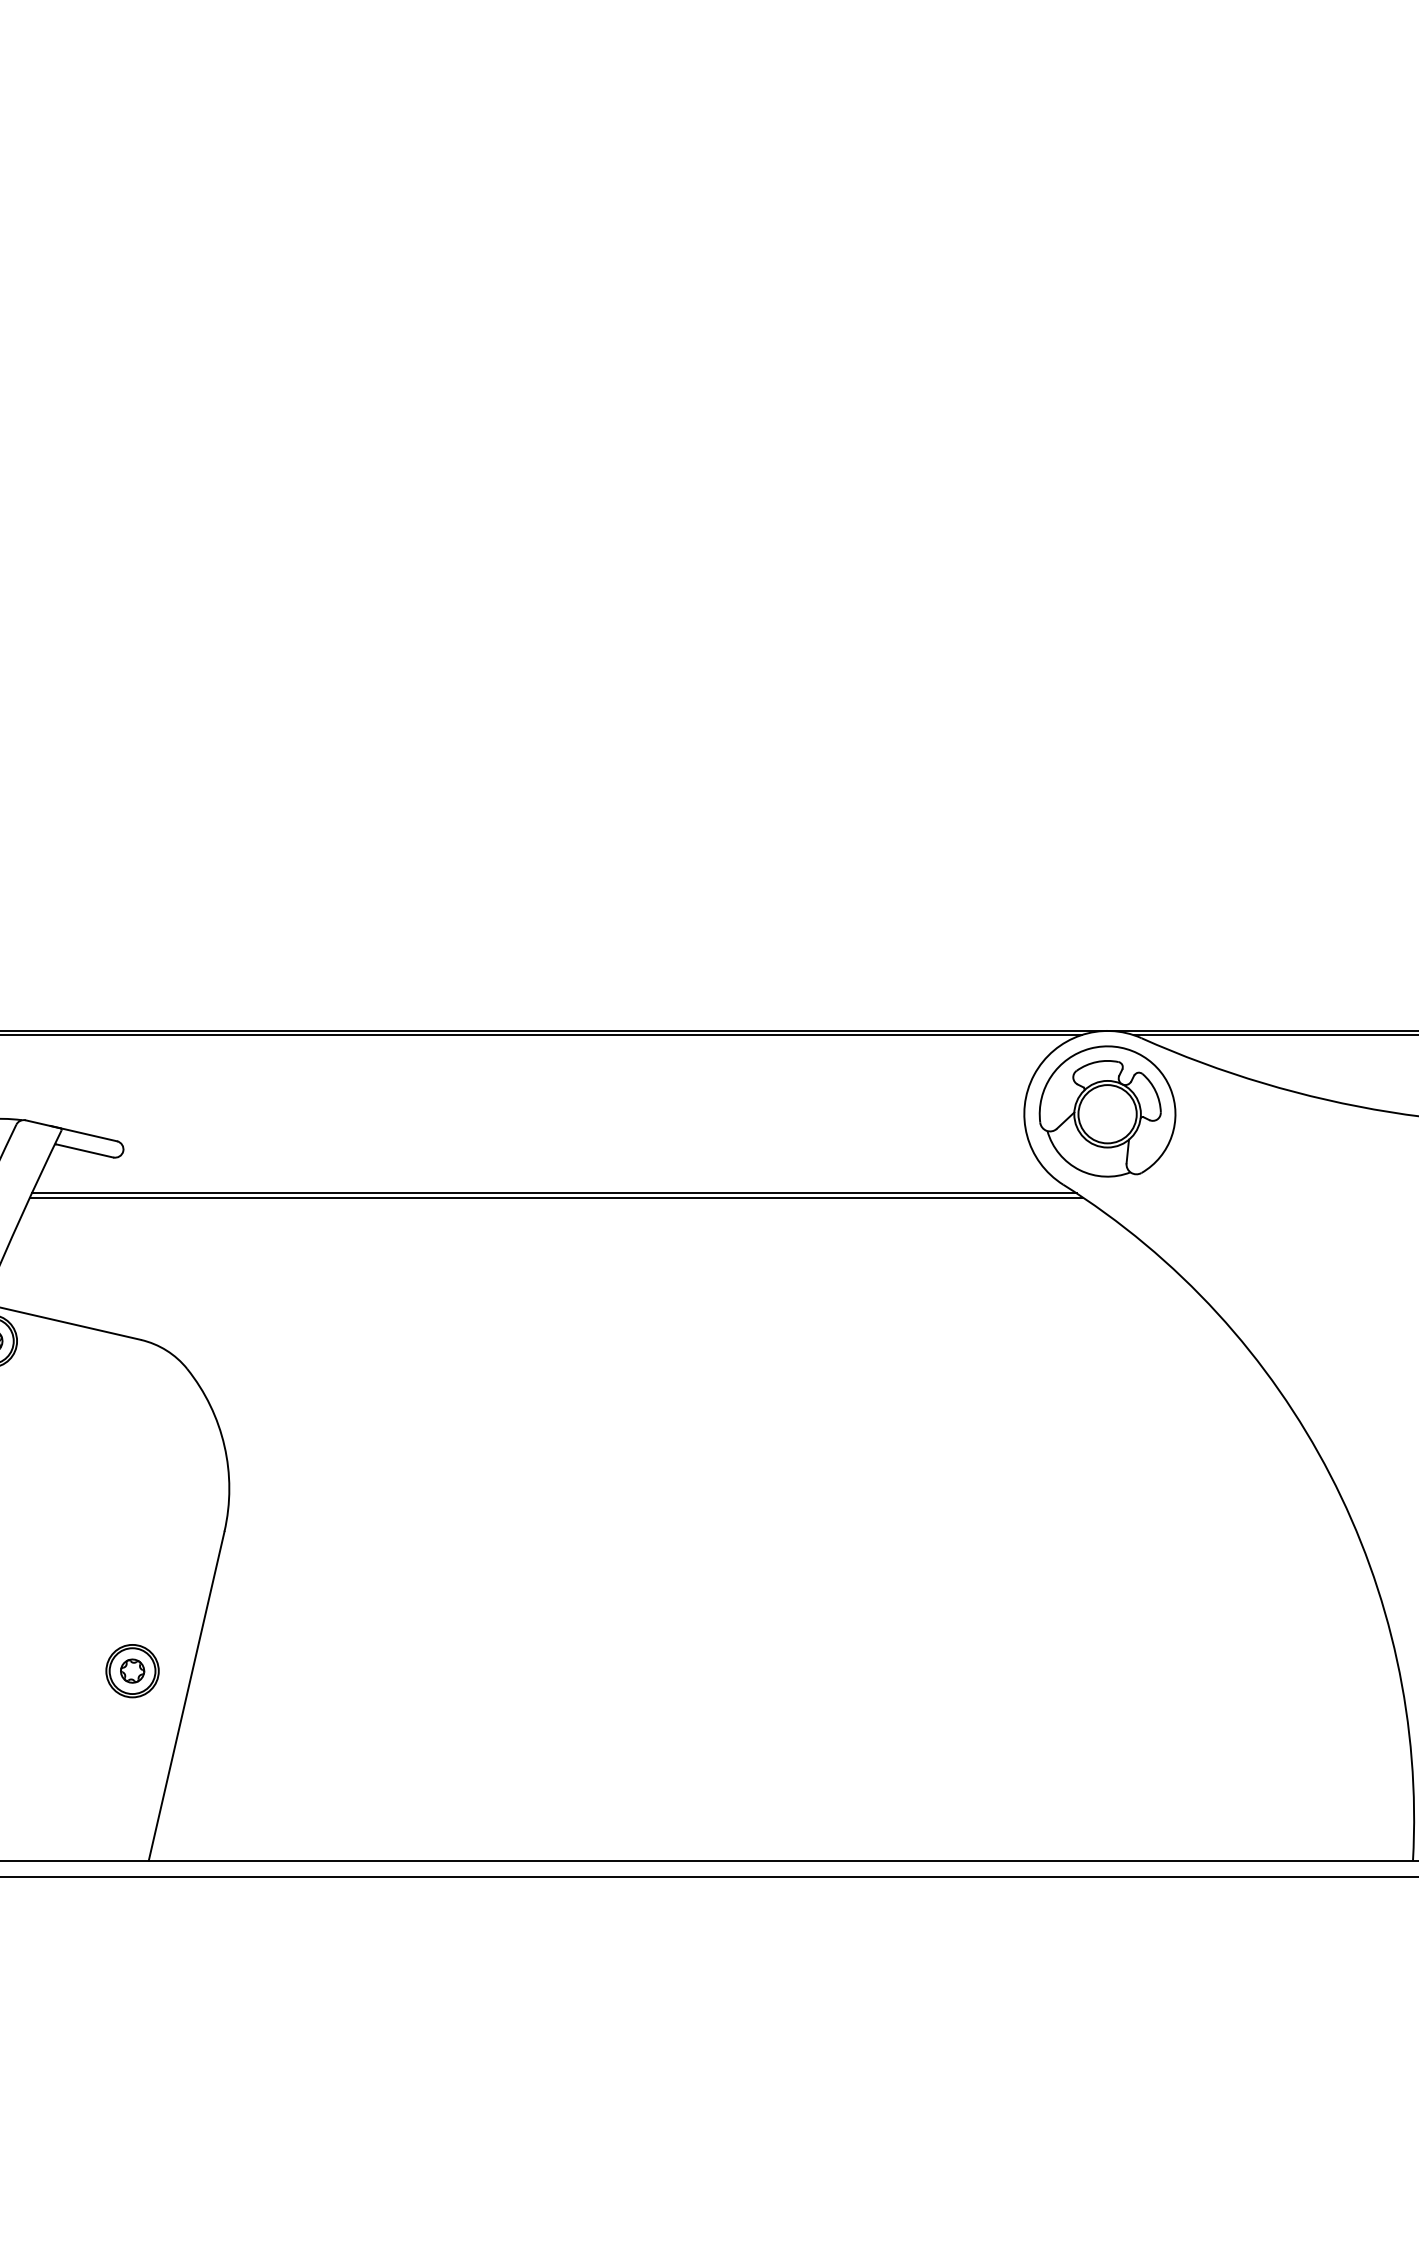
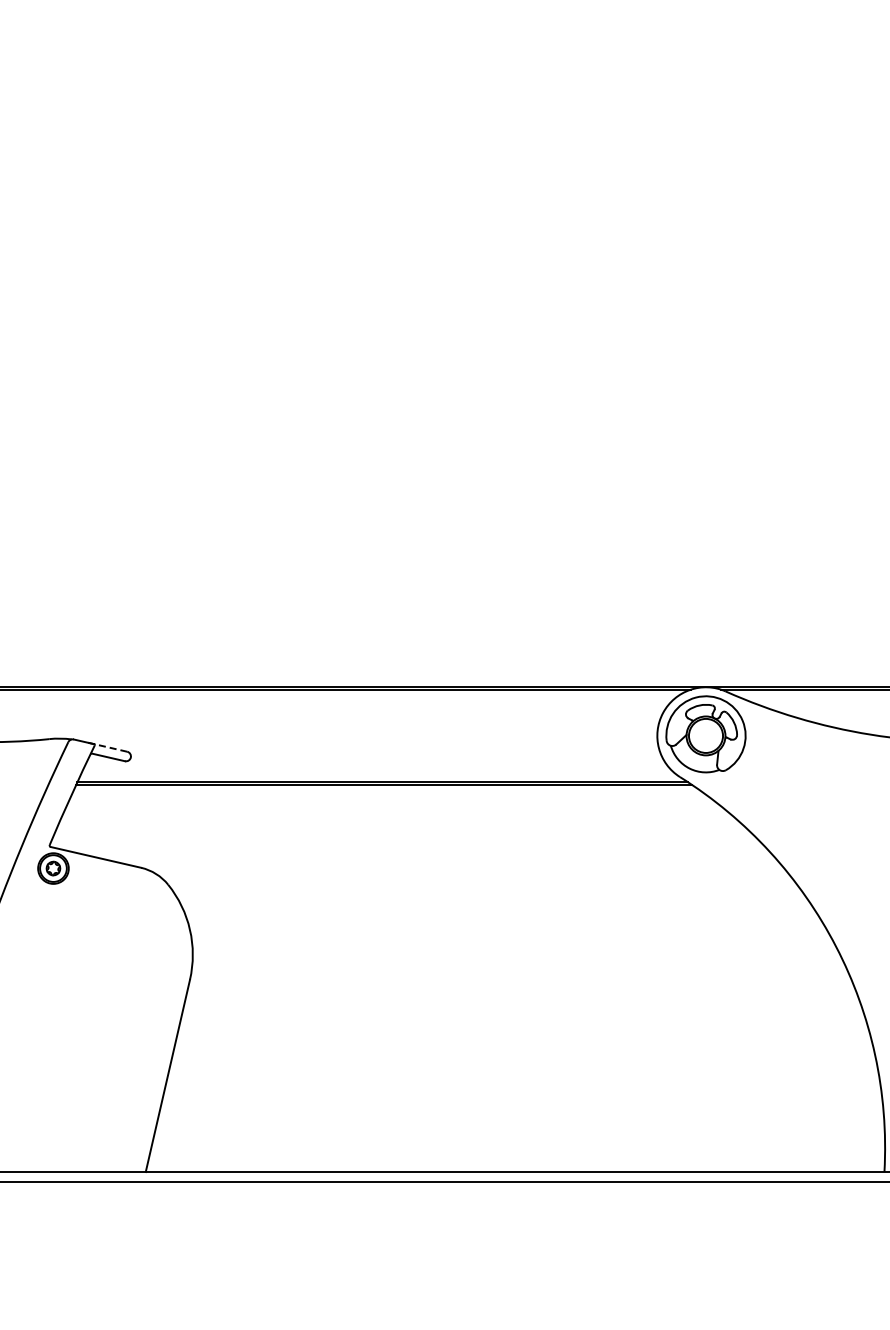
line: (83, 1134) -> (107, 747), solid -> dashed
part: (132, 1671) -> (136, 1061), removed

